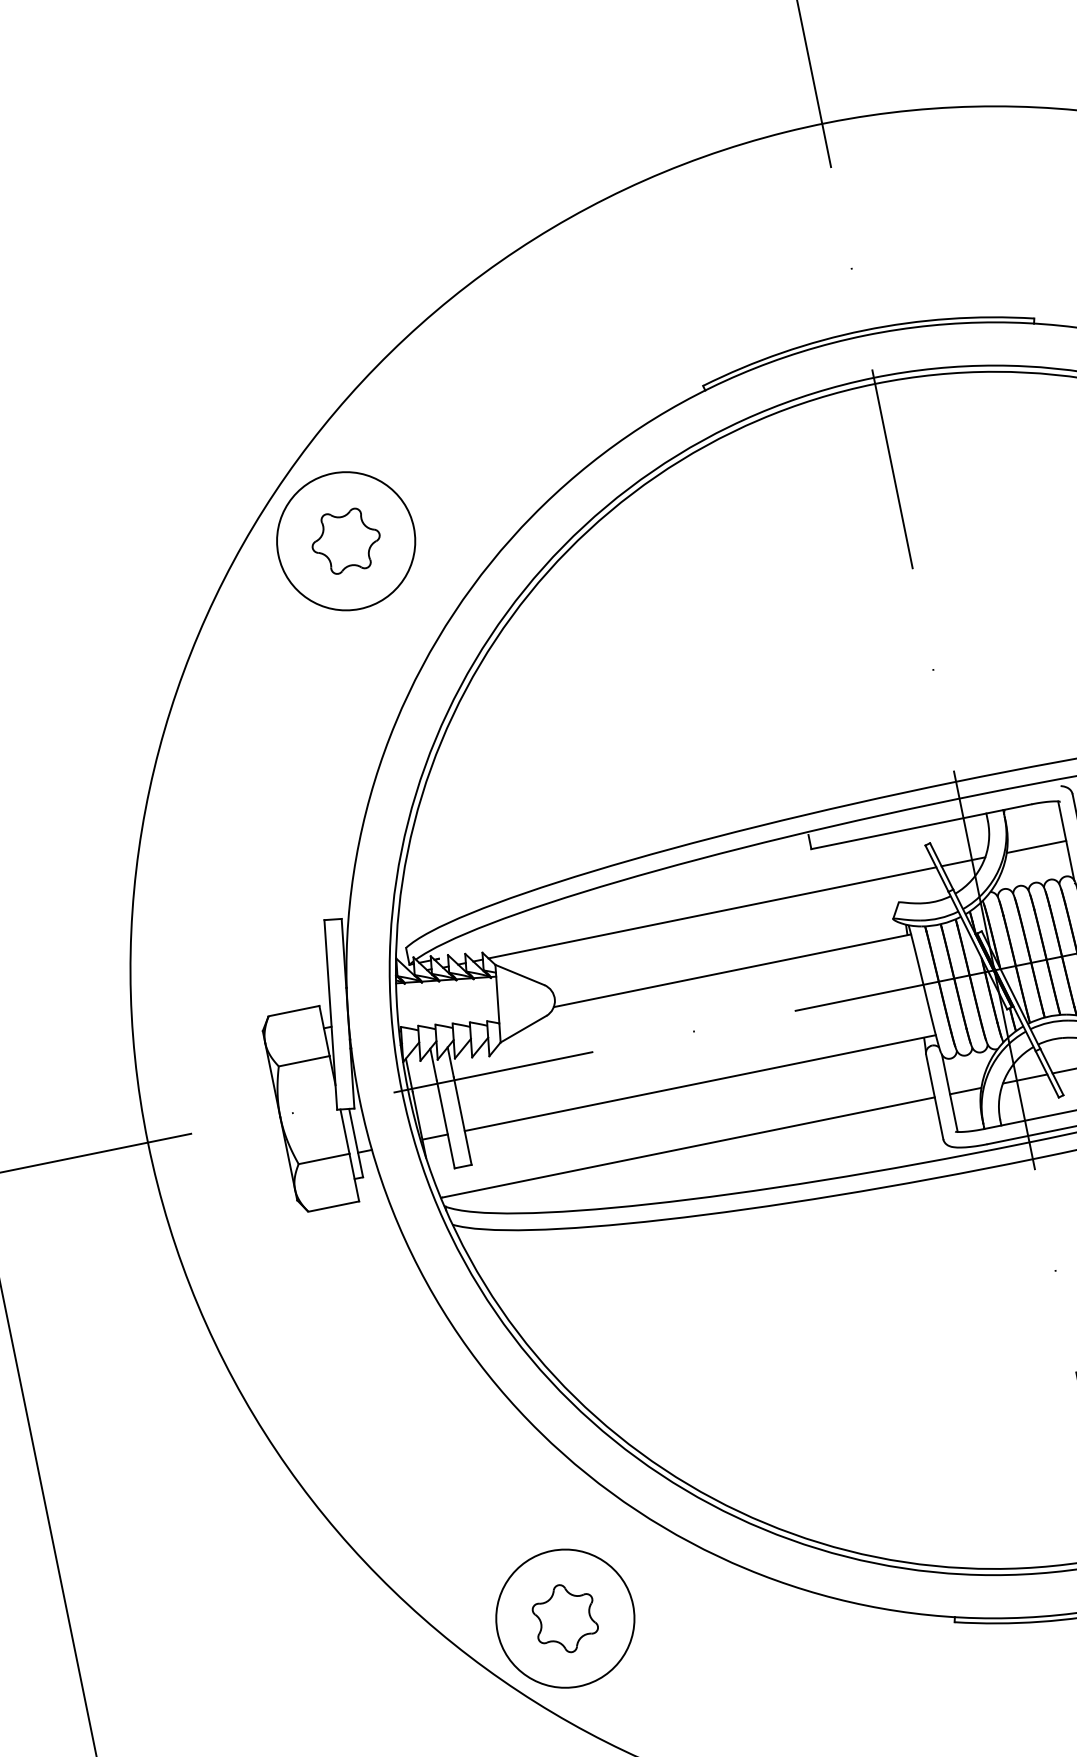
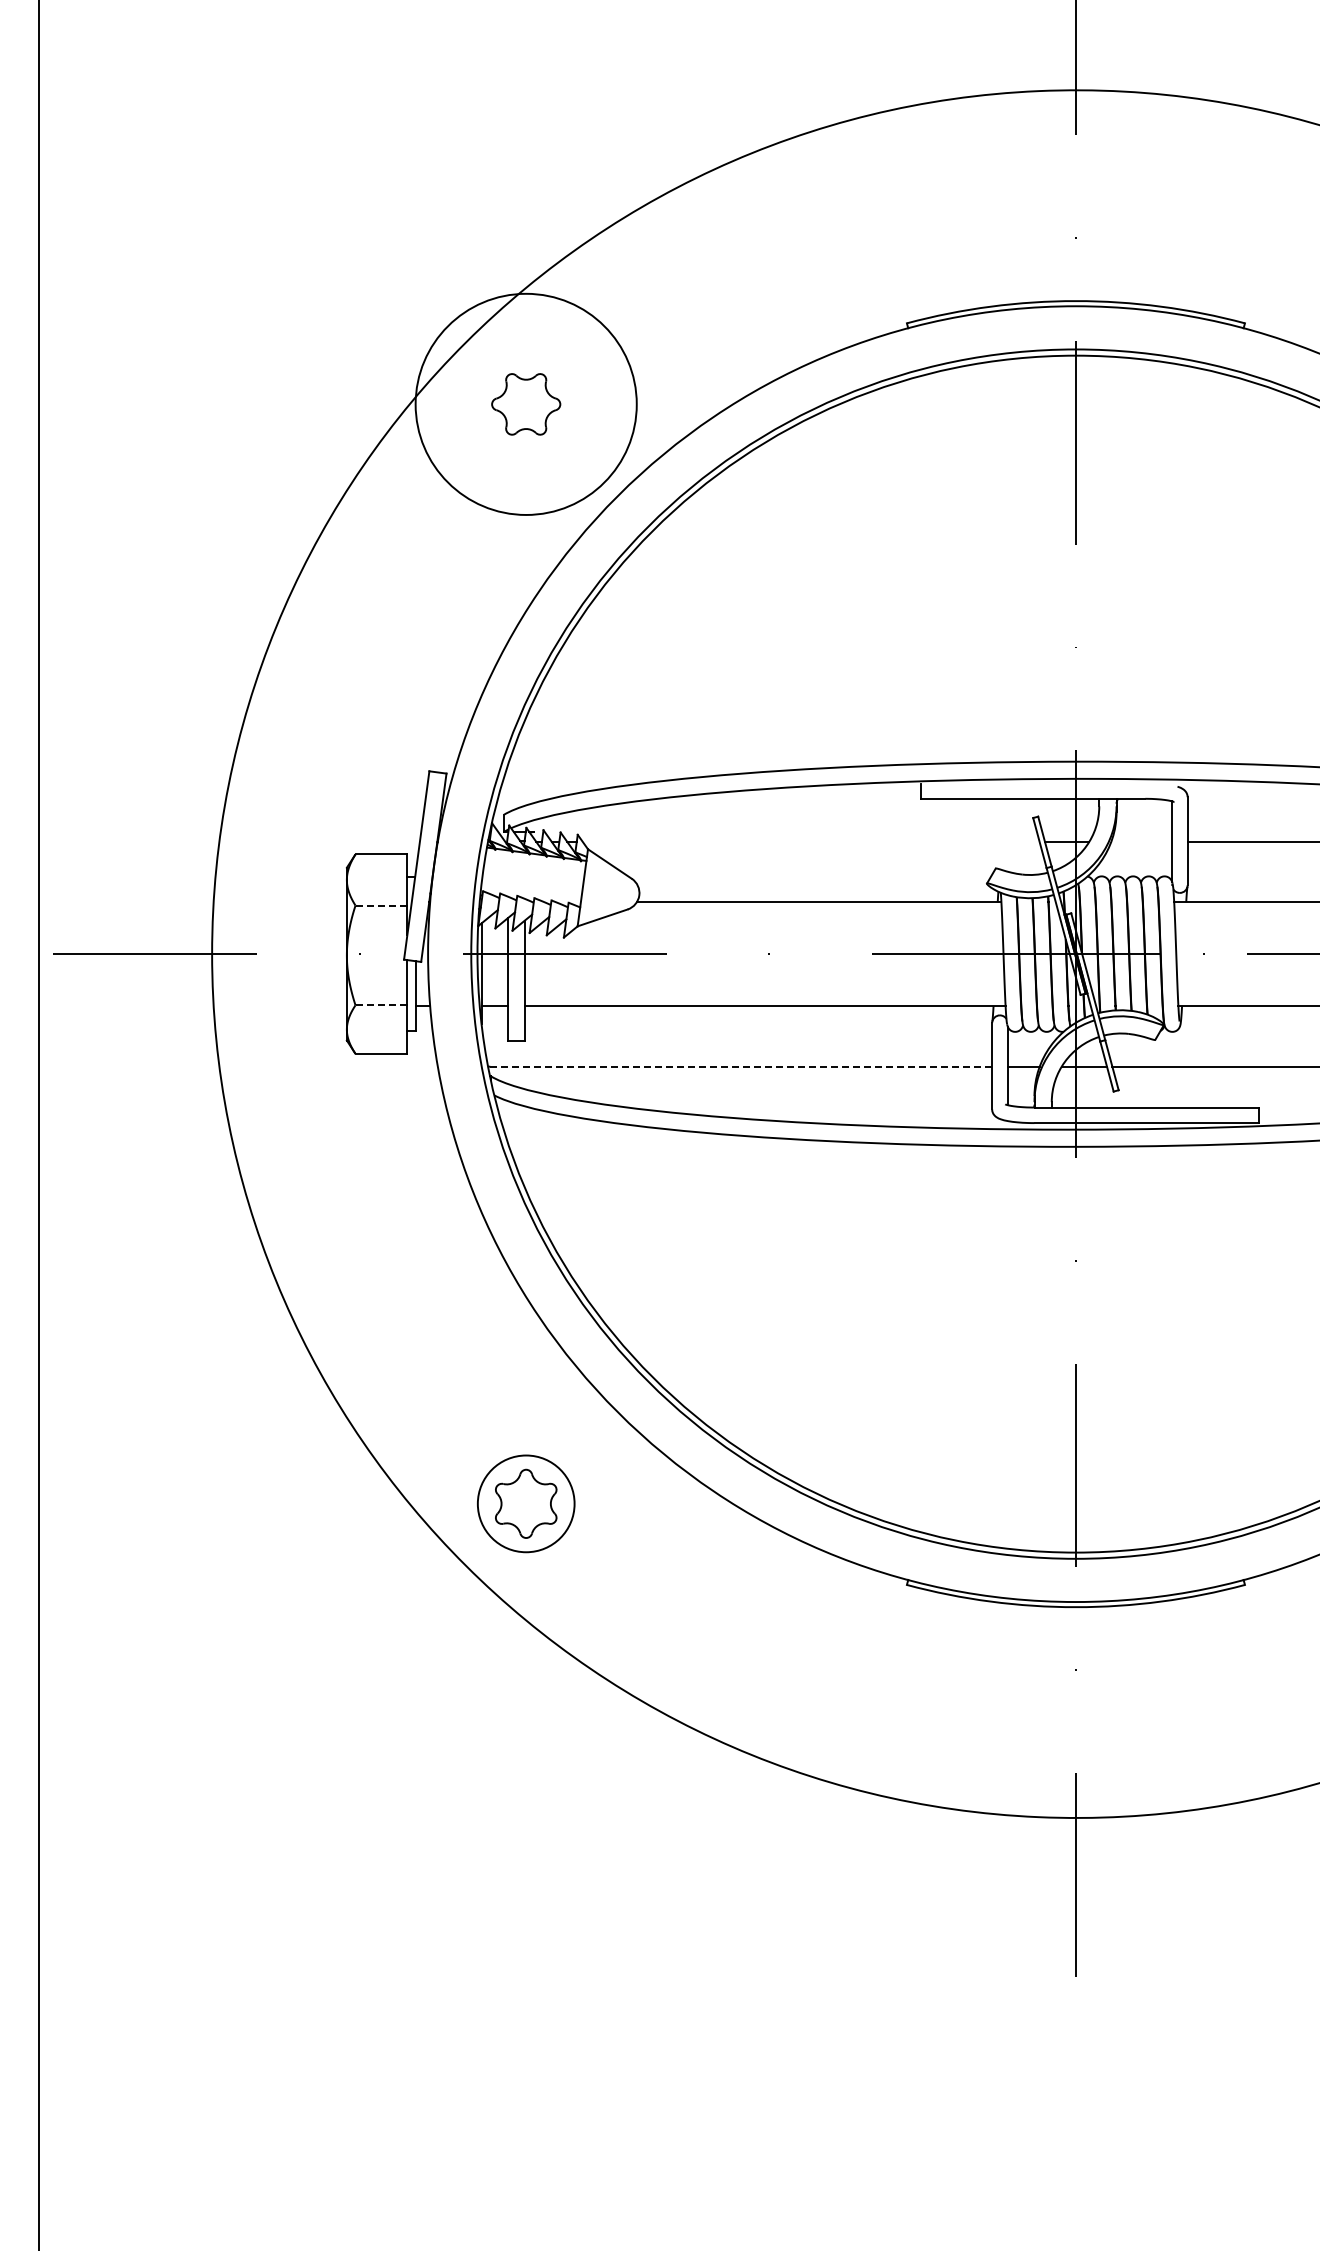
circle: (346, 541) -> (526, 404), size x1.6
line: (1036, 846) -> (1141, 841), removed
line: (711, 912) -> (810, 841), removed
line: (304, 1061) -> (381, 905), solid -> dashed
line: (689, 1147) -> (741, 1066), solid -> dashed
line: (324, 1159) -> (381, 1005), solid -> dashed
circle: (565, 1618) -> (526, 1503), size x0.7

